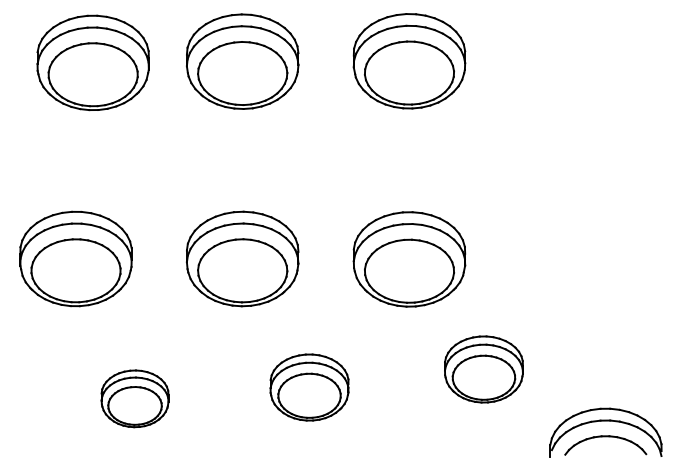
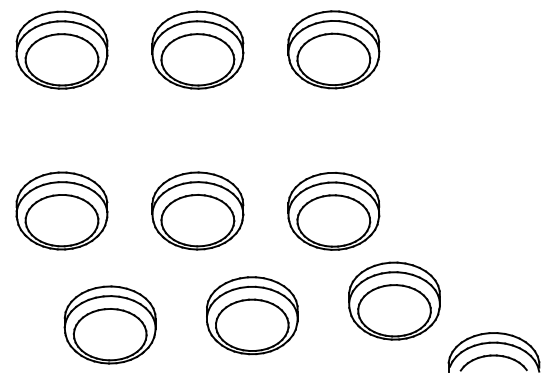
part: (92, 62) -> (61, 49), moved
part: (483, 368) -> (394, 300), size x1.43
part: (309, 387) -> (252, 315), size x1.43
part: (134, 398) -> (109, 324), size x1.67

